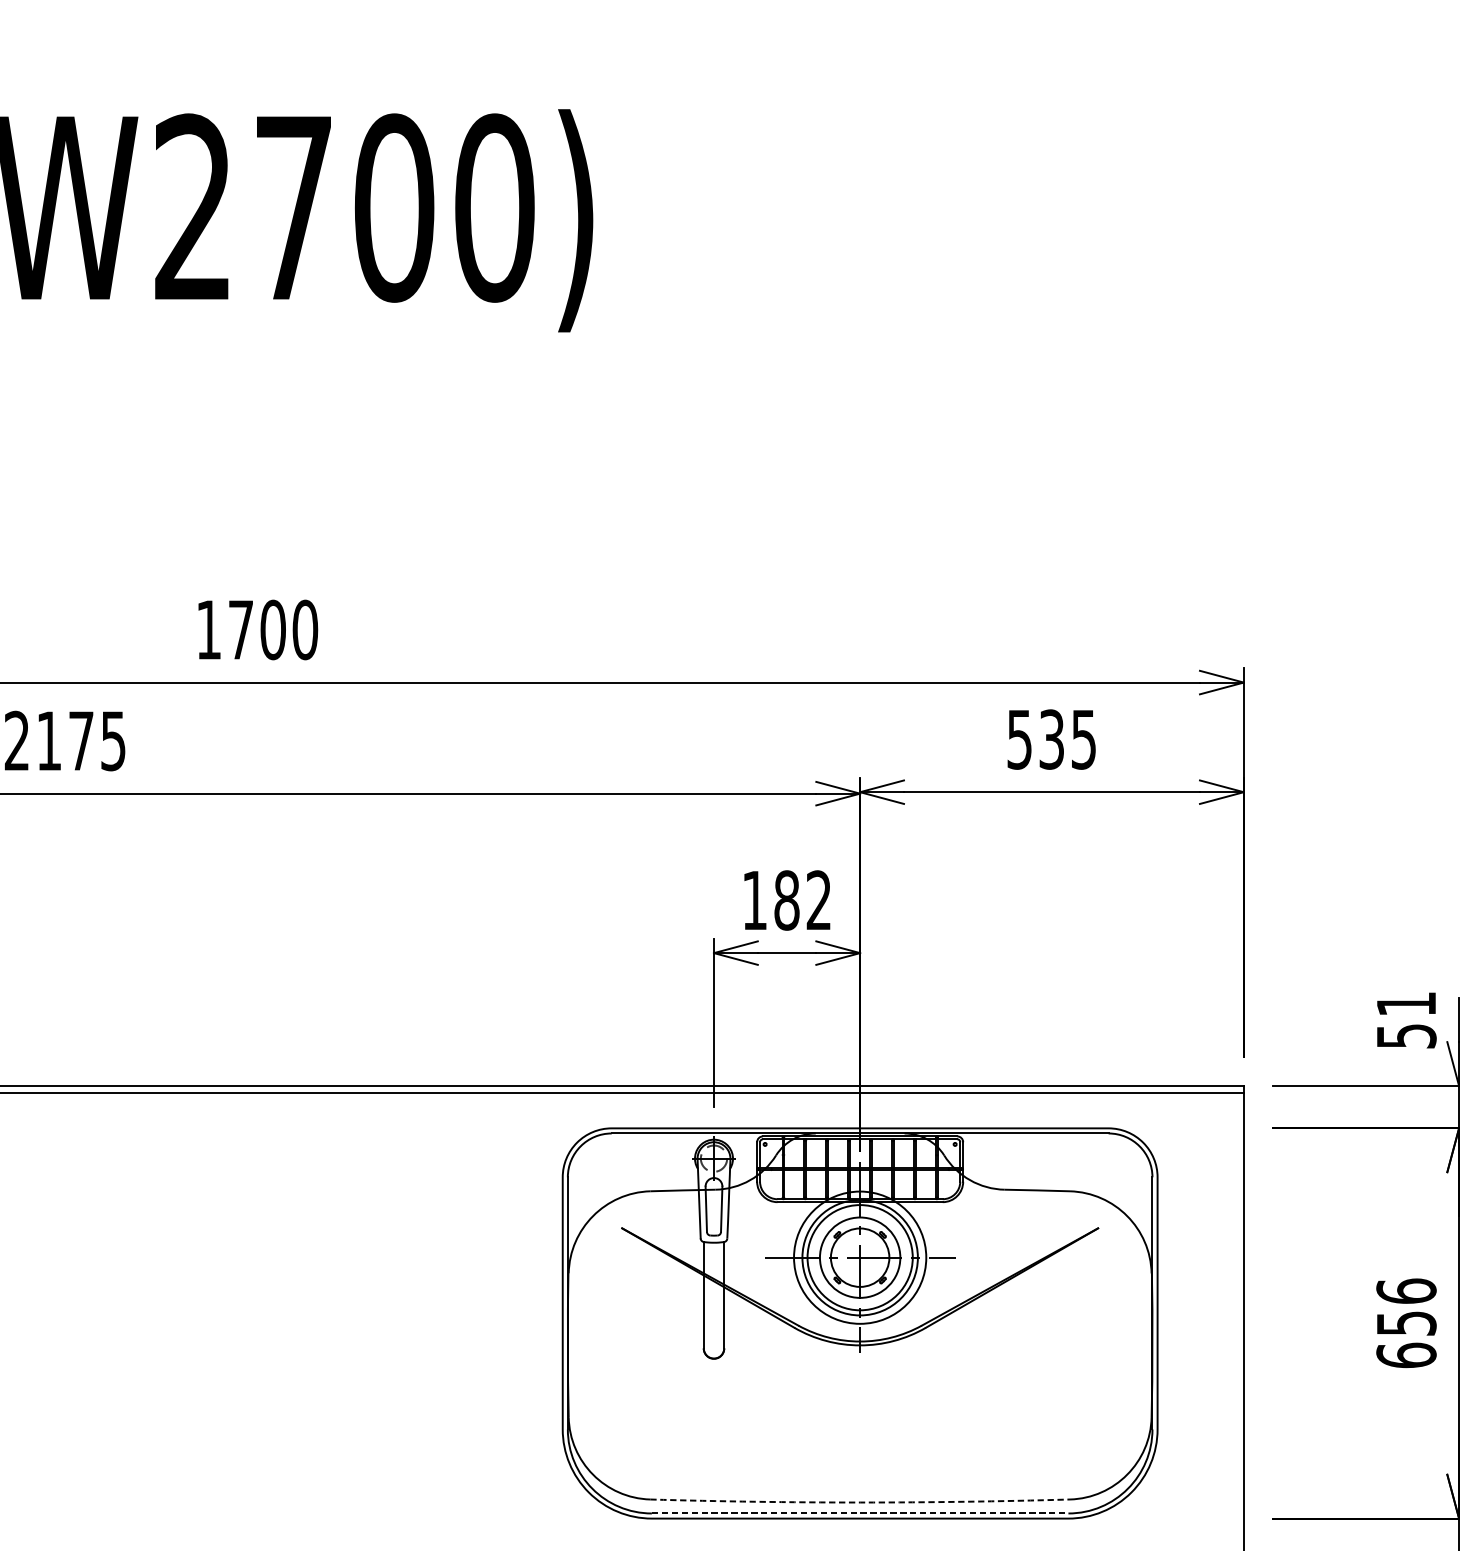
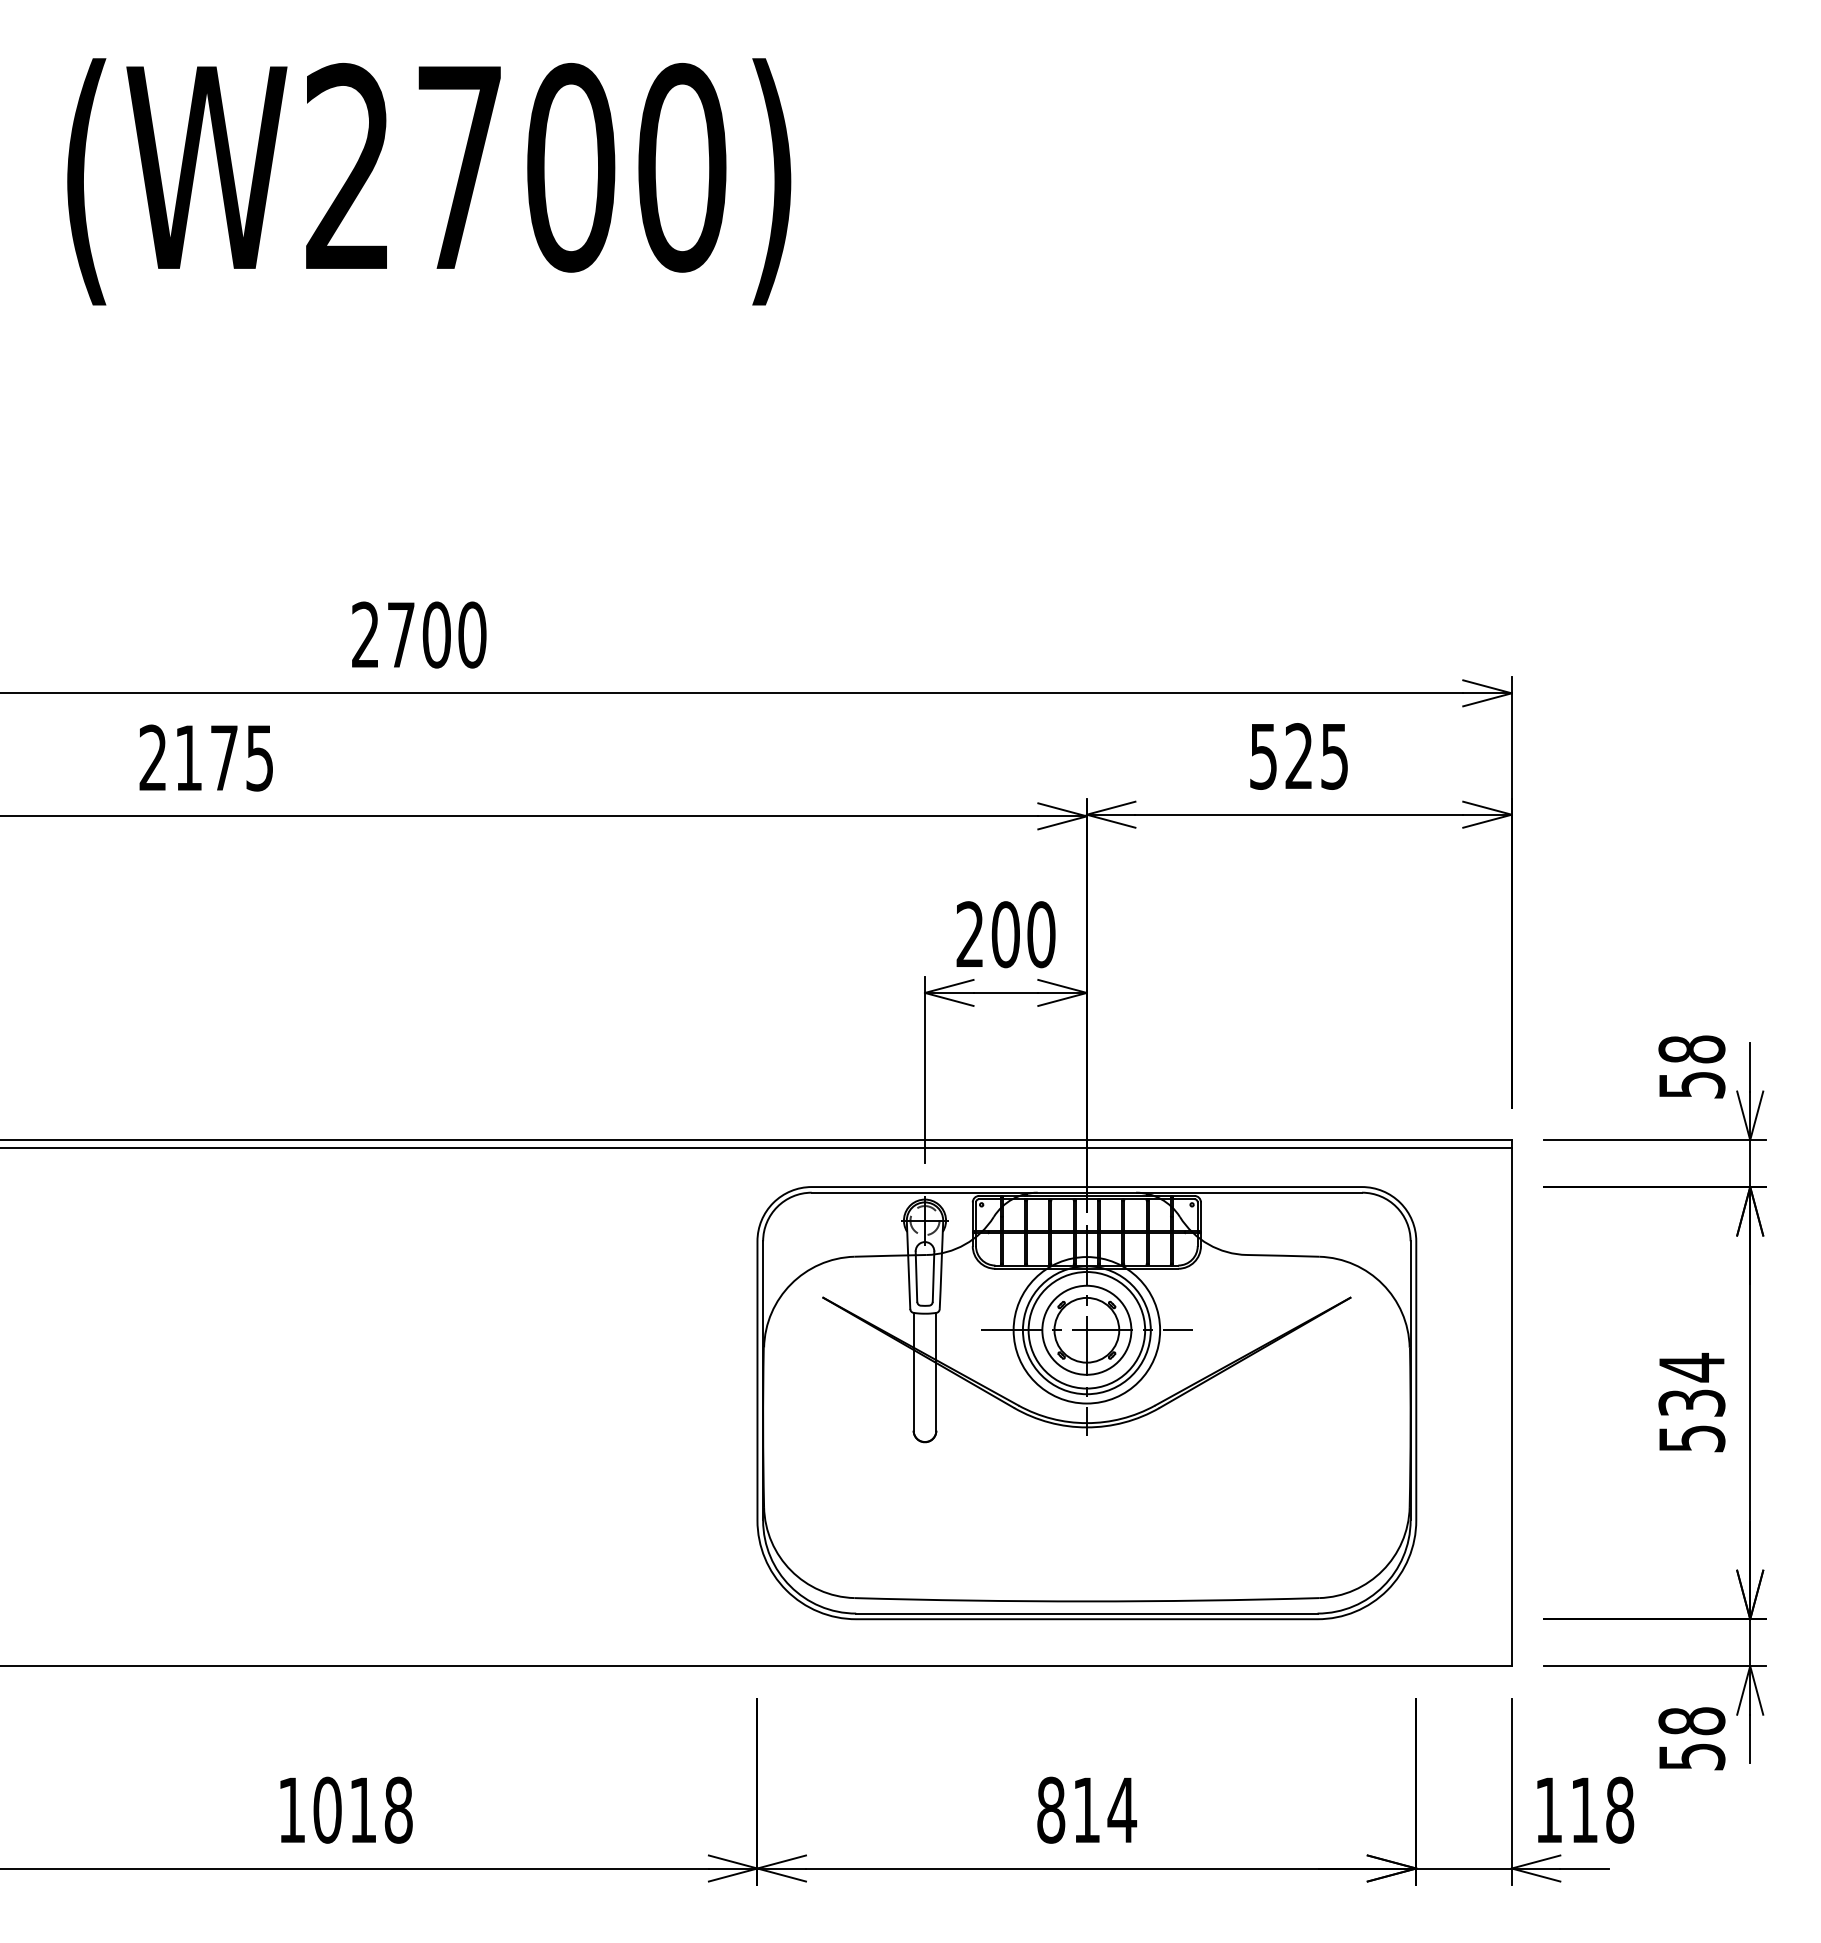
text: (208, 629) -> (365, 634), 1700 -> 2700
text: (1051, 739) -> (1298, 756), 535 -> 525
text: (786, 900) -> (1005, 934), 182 -> 200
text: (1406, 1004) -> (1691, 1049), 51 -> 58
text: (1406, 1322) -> (1691, 1402), 656 -> 534
arc: (859, 1502) -> (1086, 1601), dashed -> solid
line: (859, 1513) -> (1086, 1613), dashed -> solid

